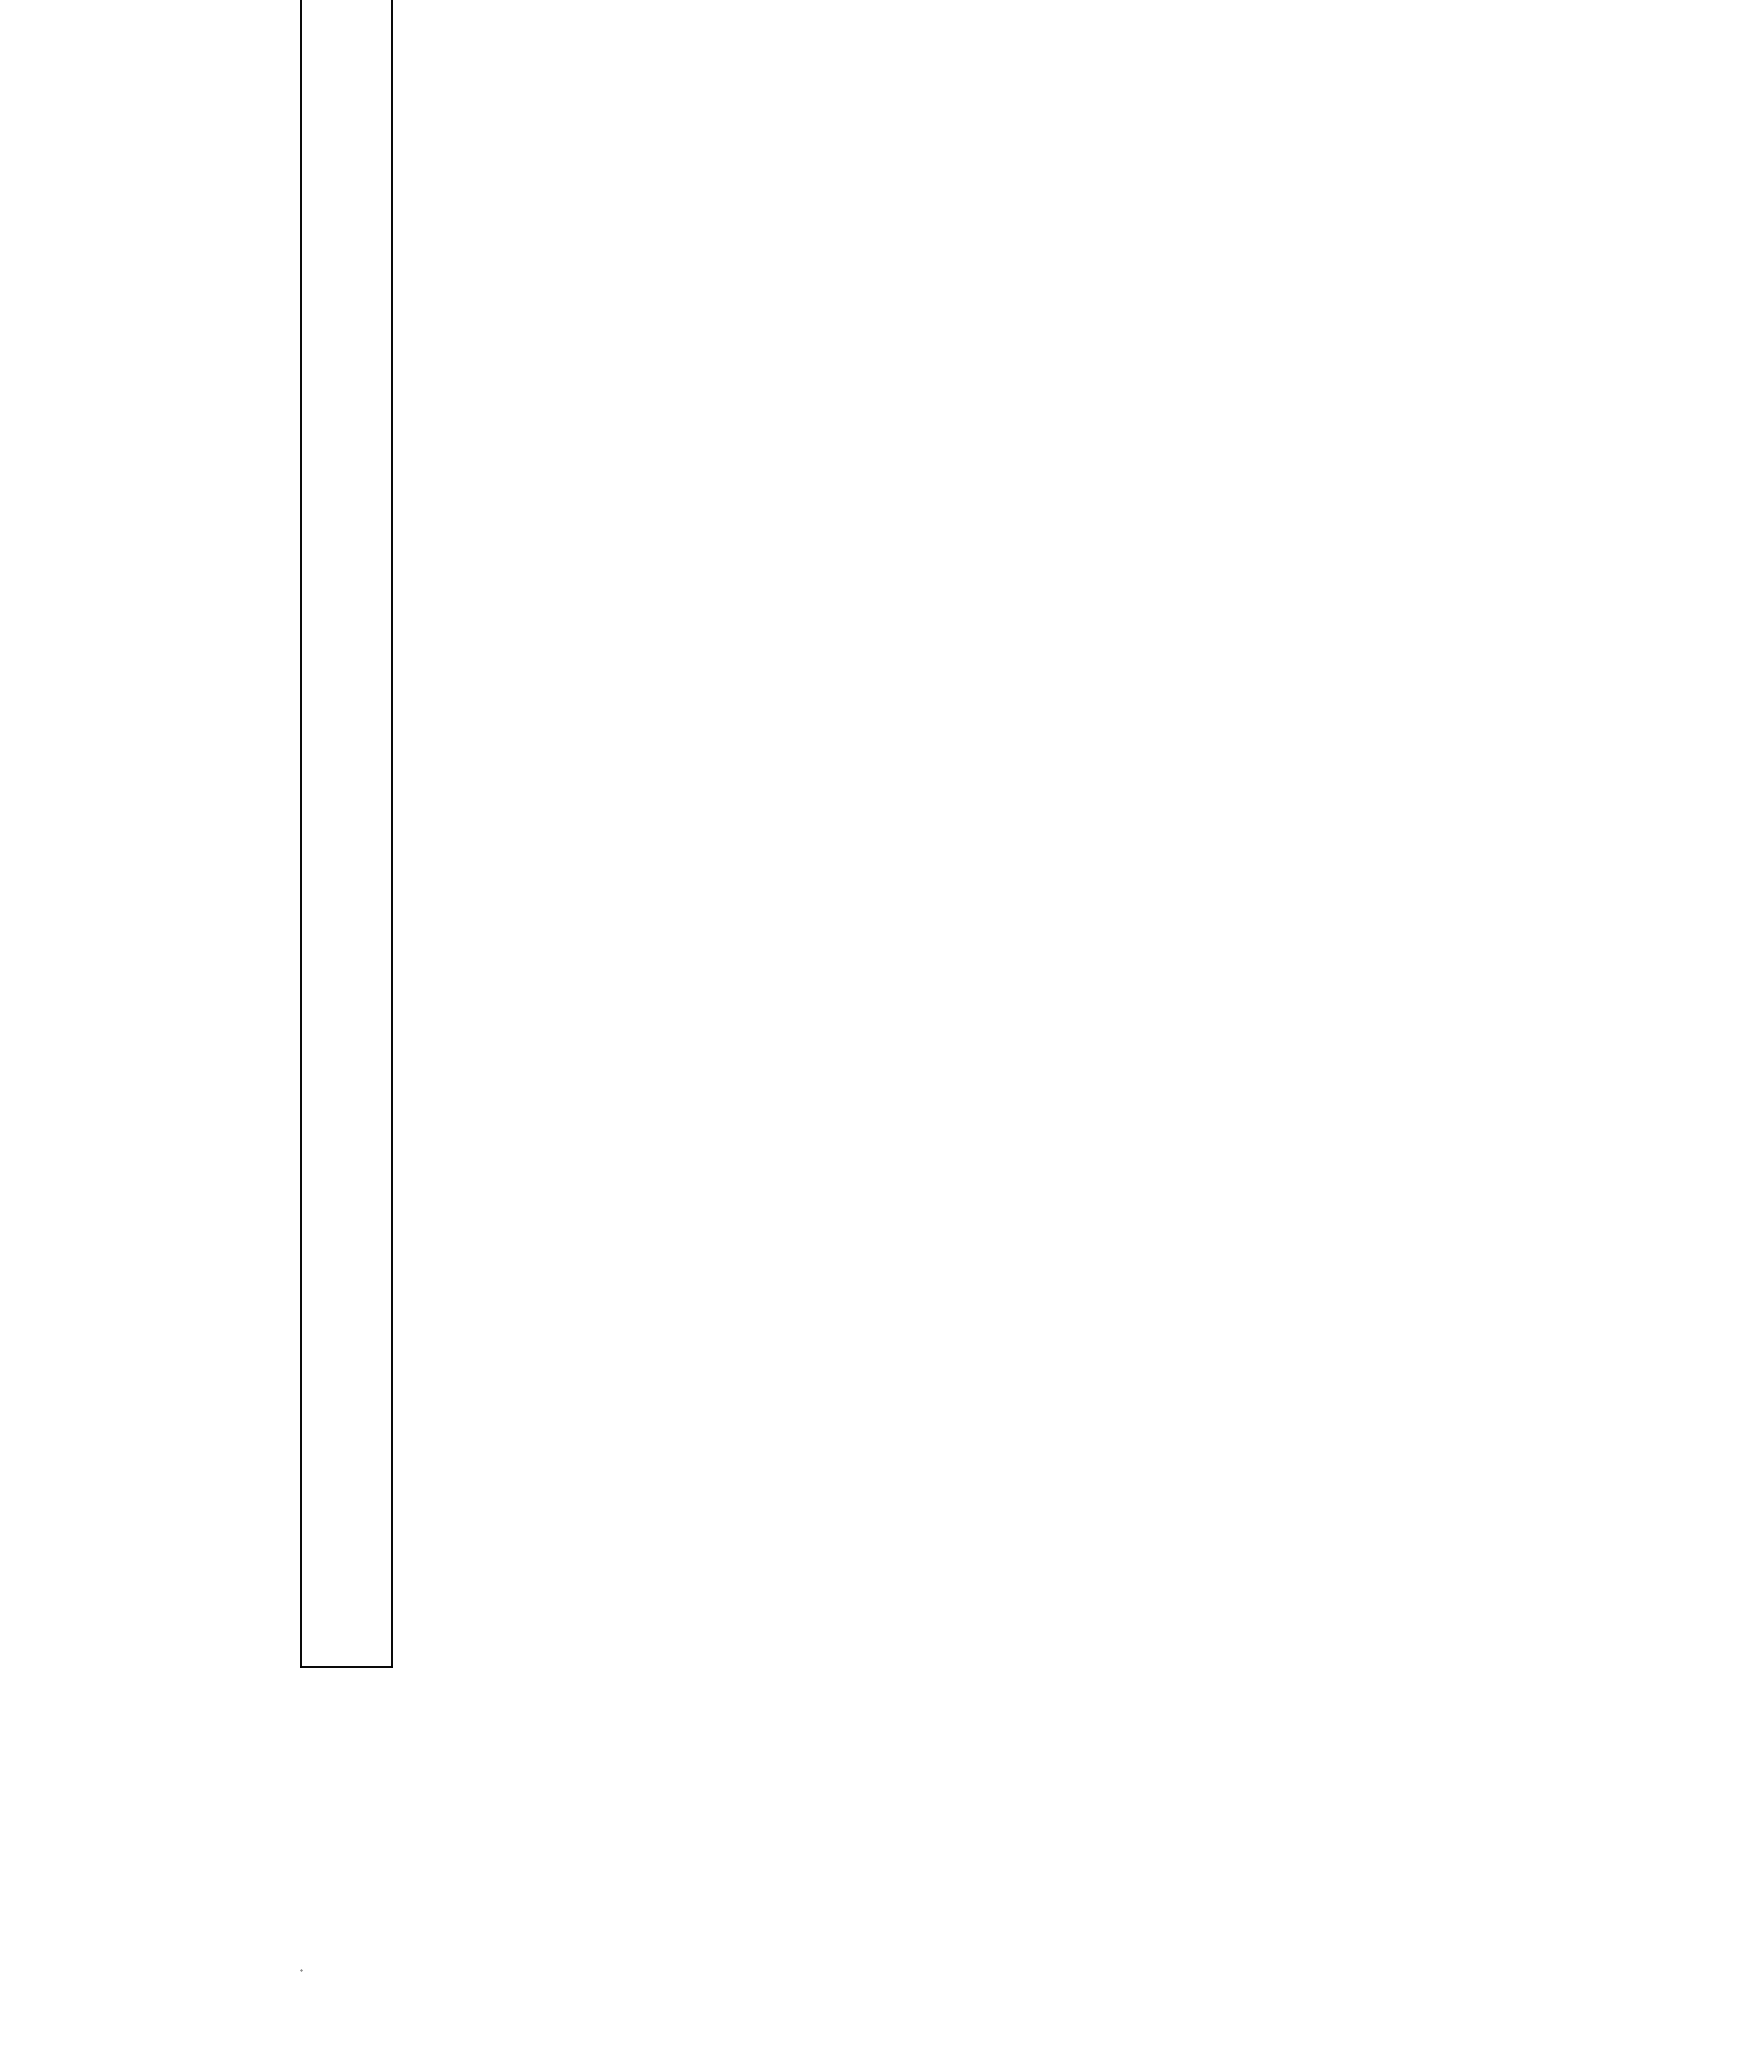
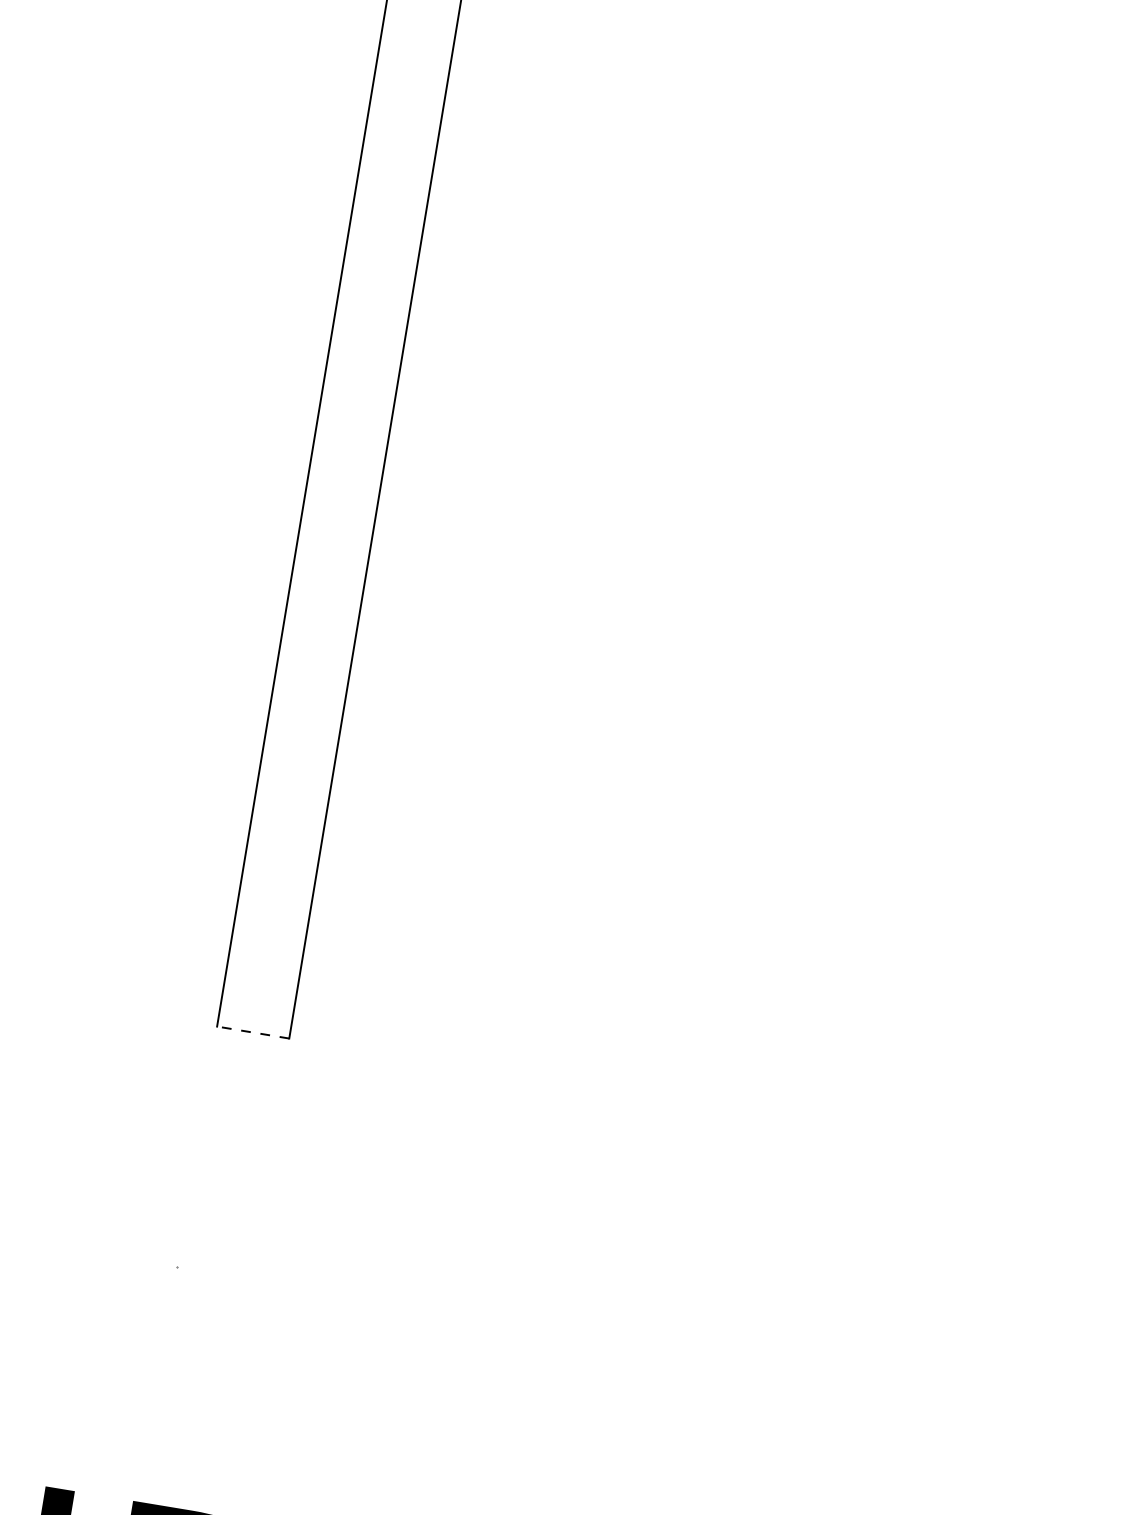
line: (346, 1667) -> (252, 1032), solid -> dashed

